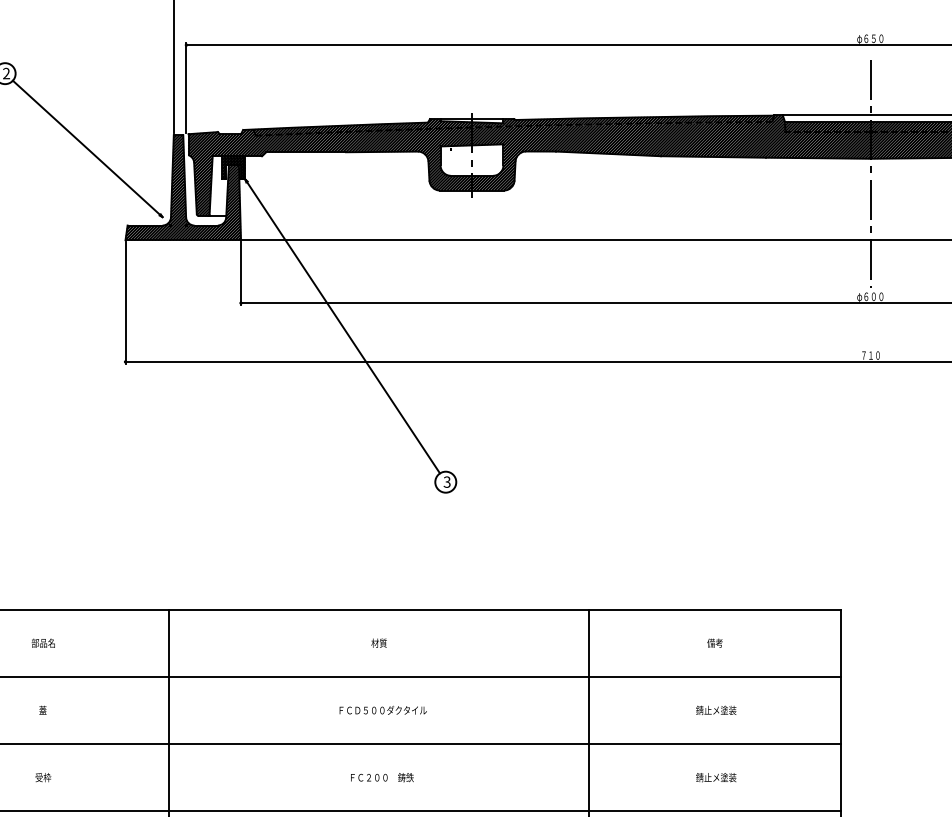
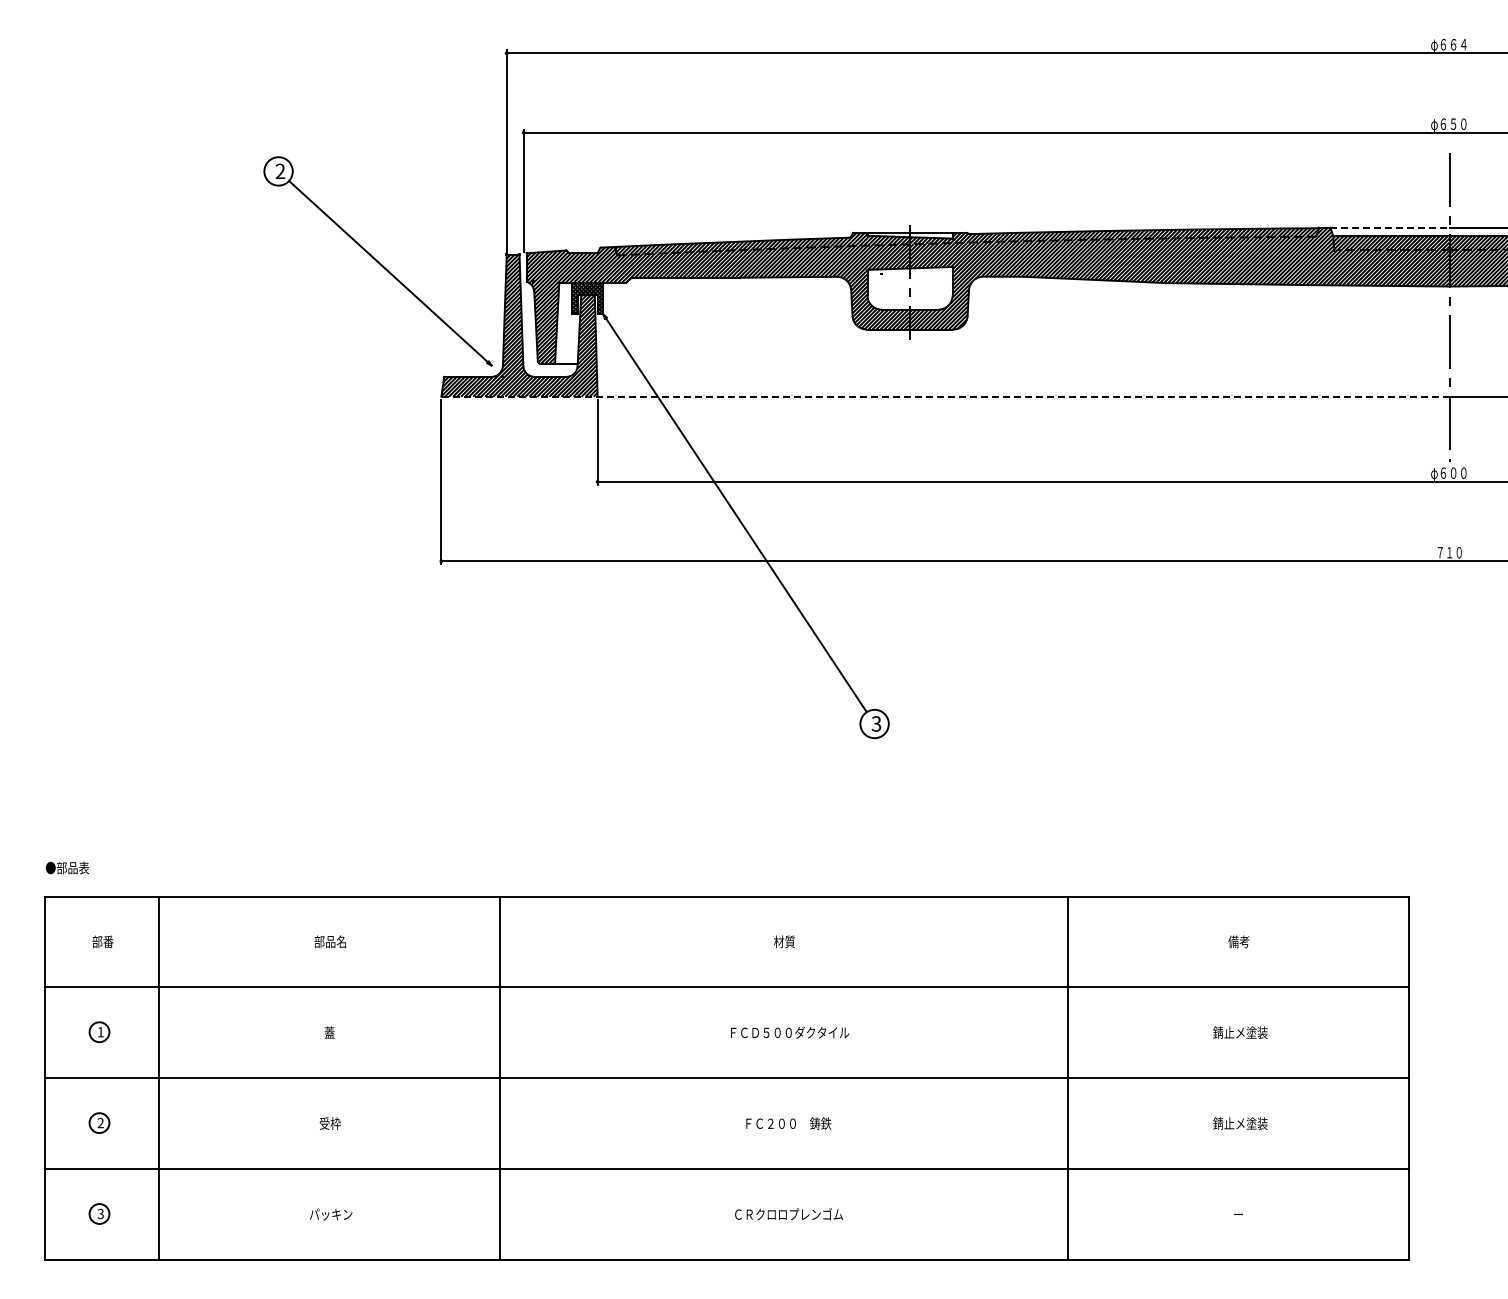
line: (827, 115) -> (1390, 227), solid -> dashed
line: (498, 240) -> (945, 396), solid -> dashed

